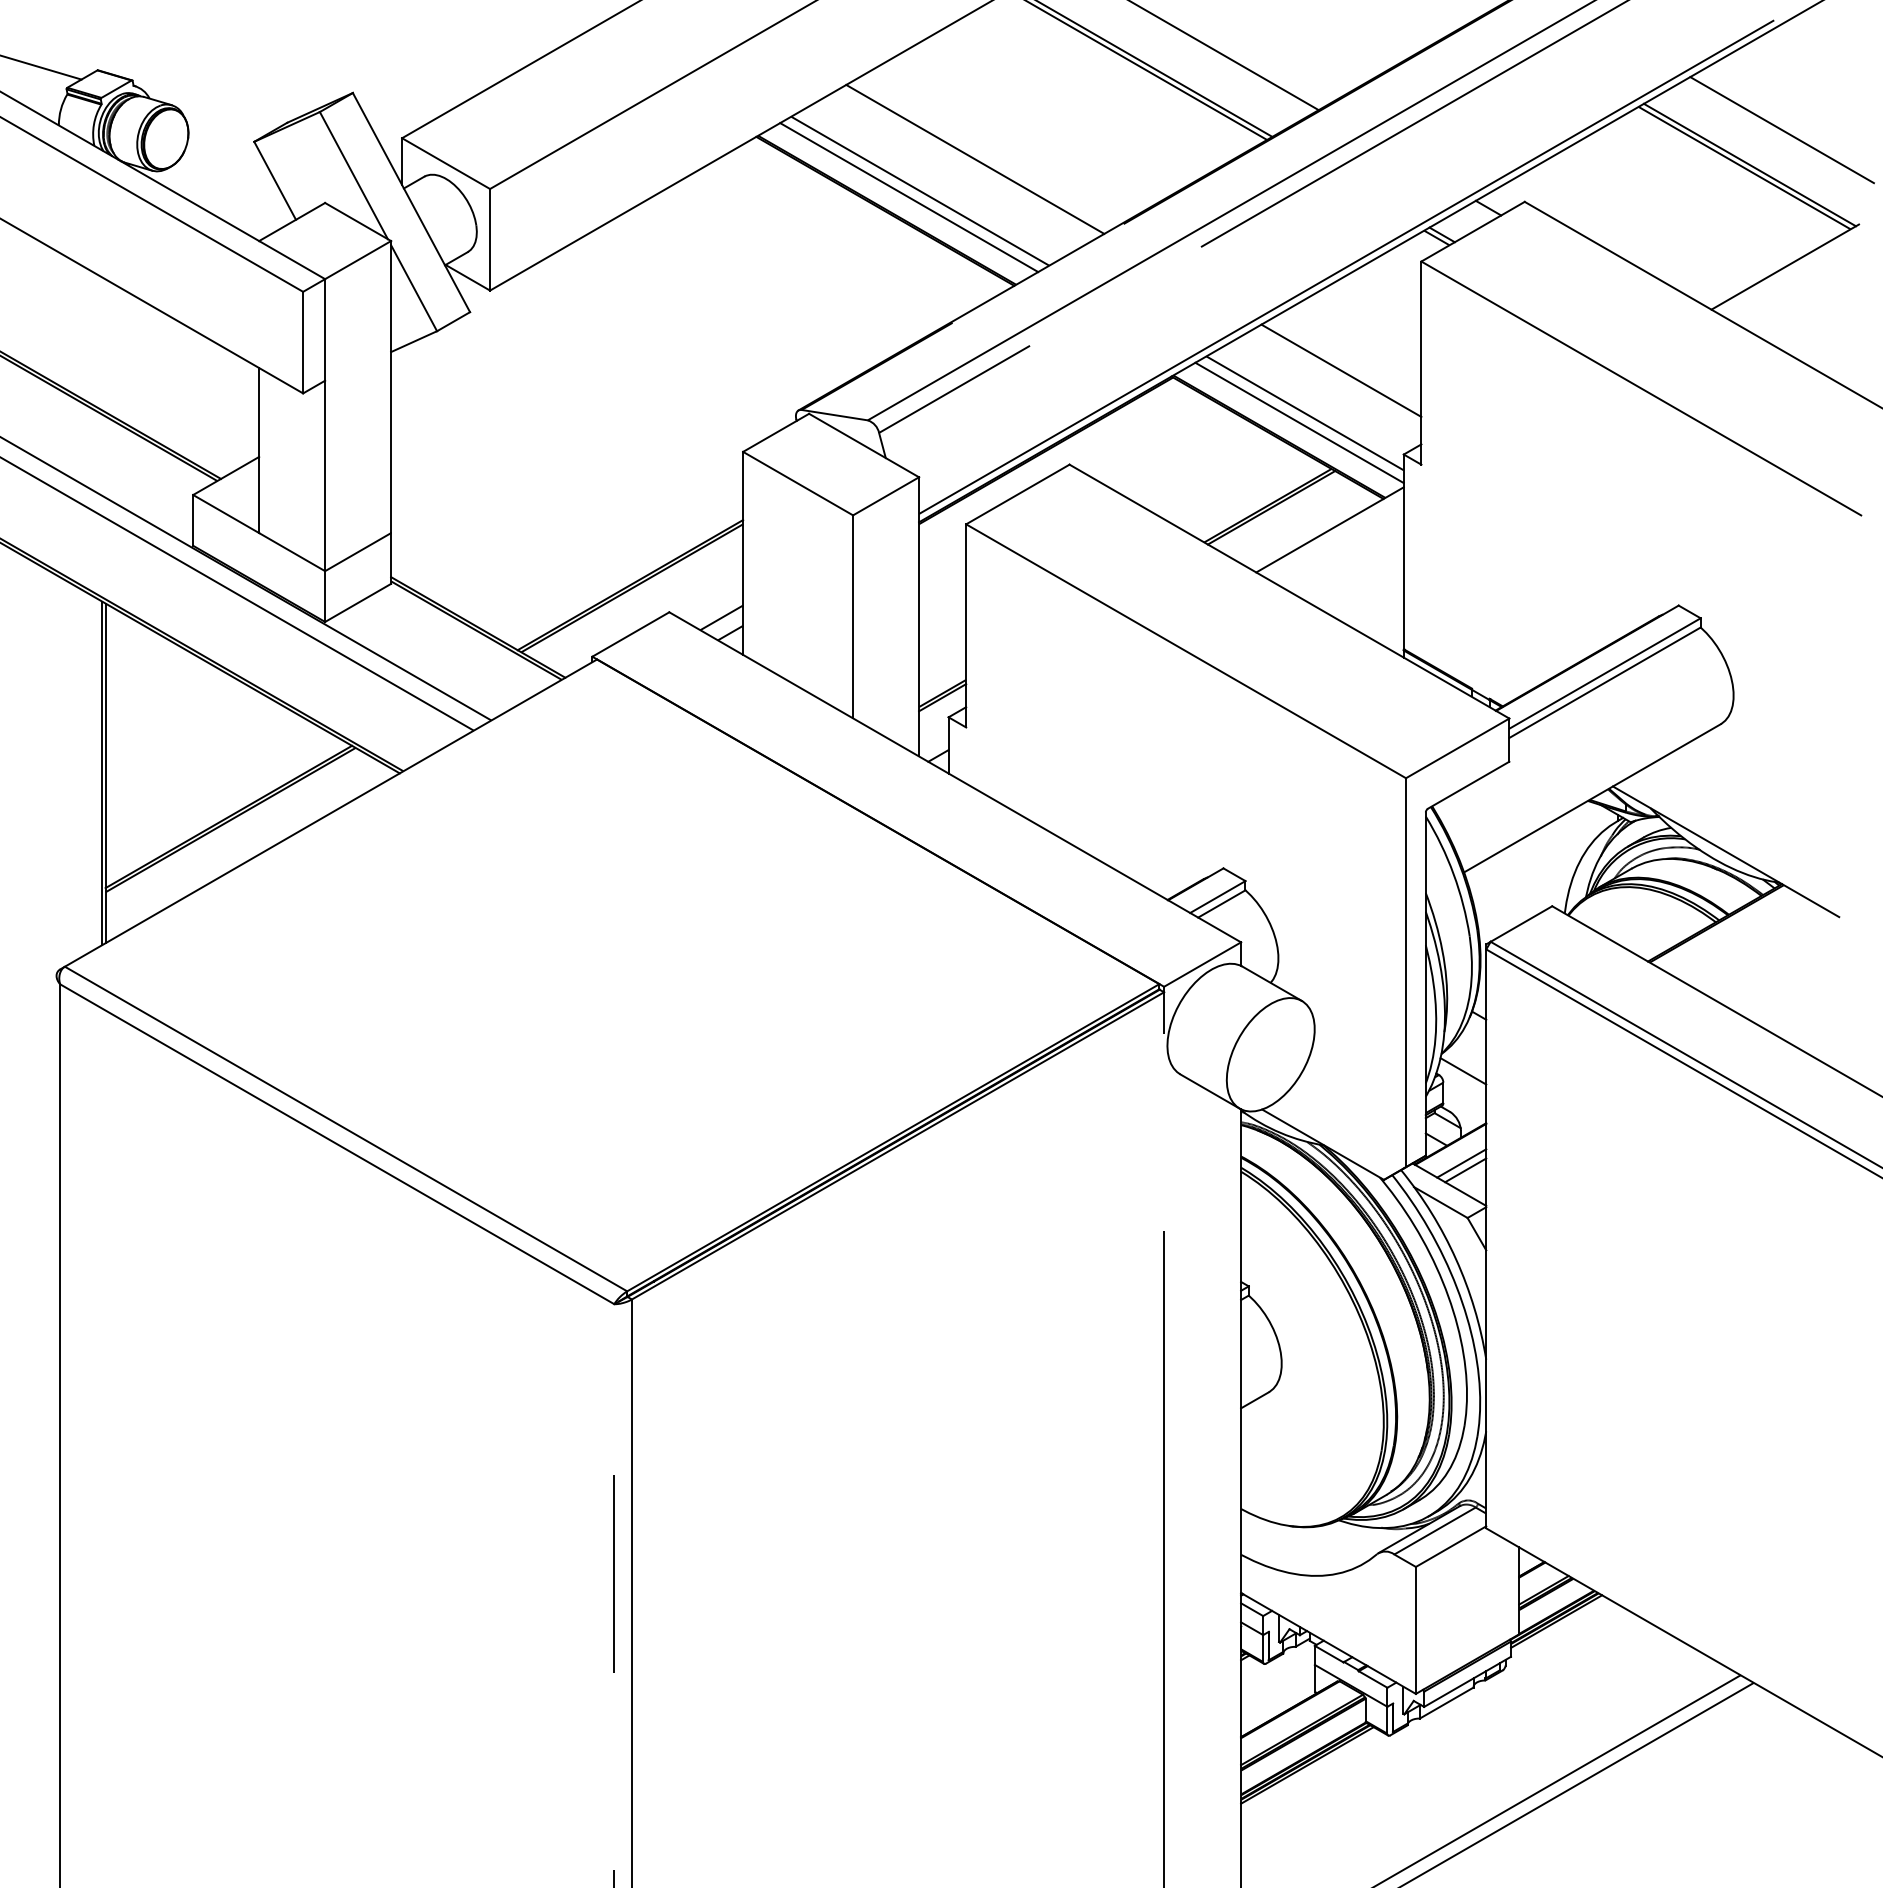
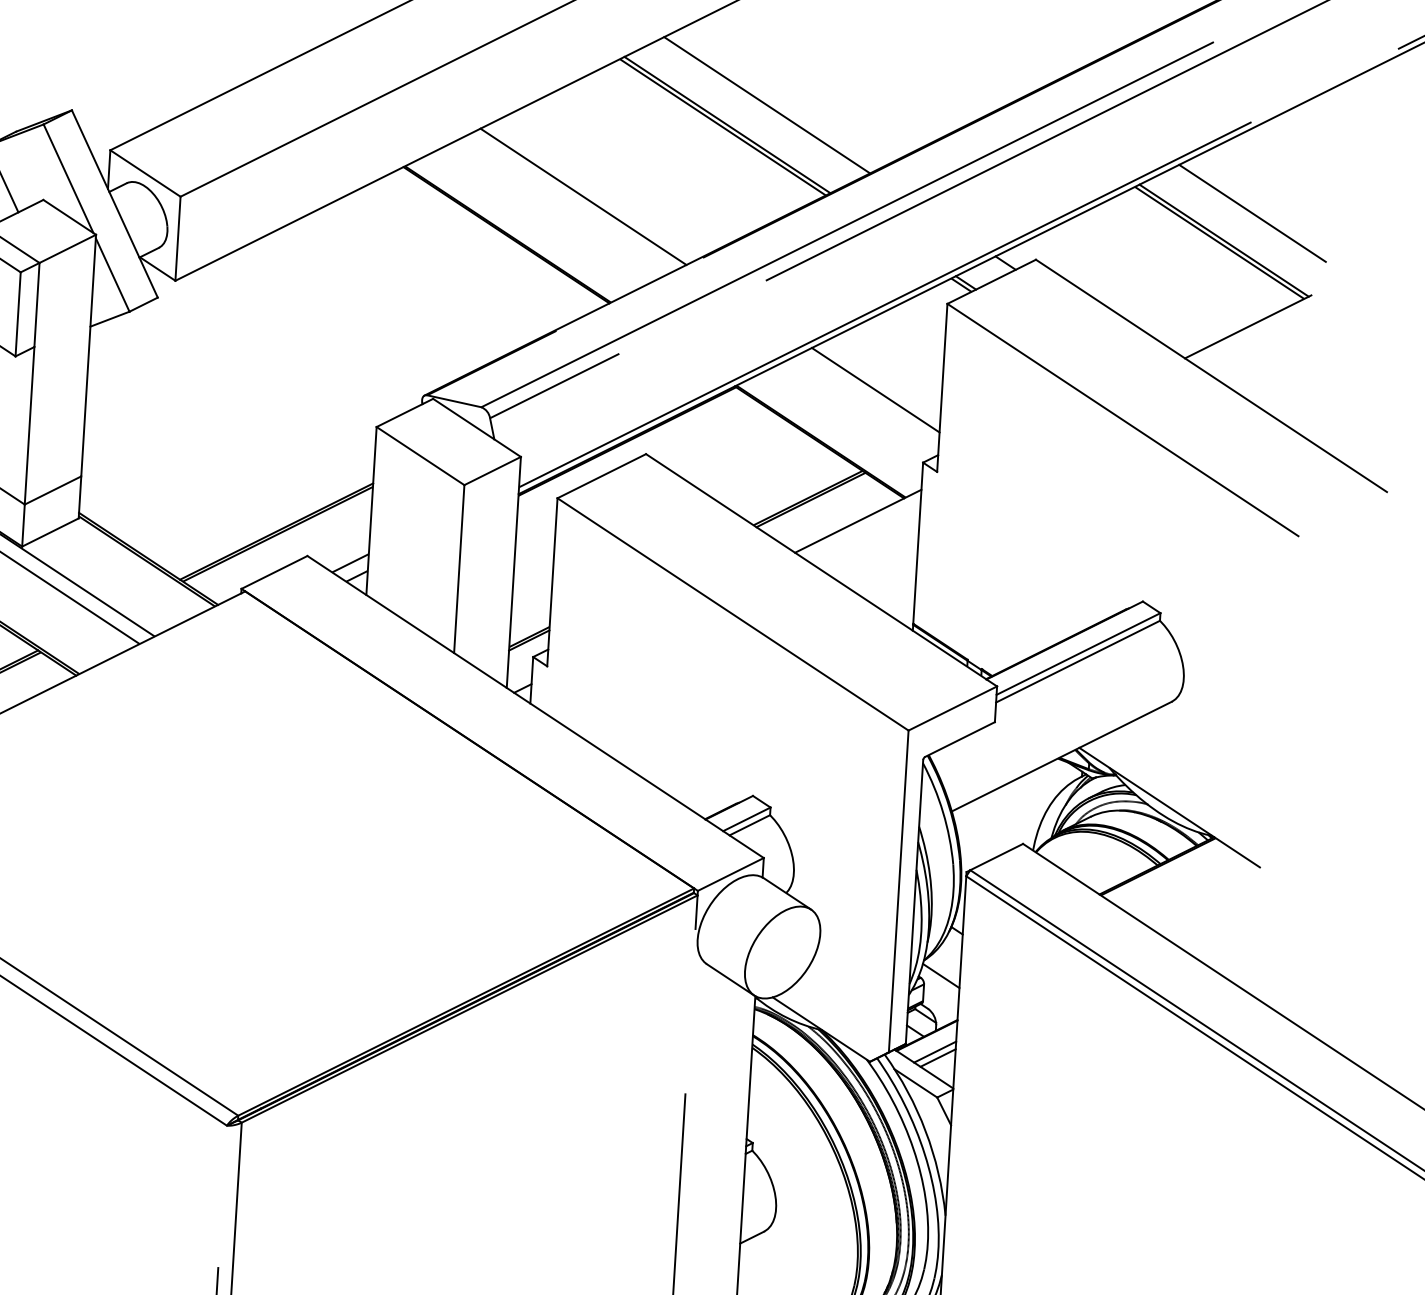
line: (920, 190) -> (536, 219), removed
line: (909, 197) -> (527, 224), removed
line: (1304, 413) -> (843, 423), removed
line: (1299, 422) -> (838, 430), removed

